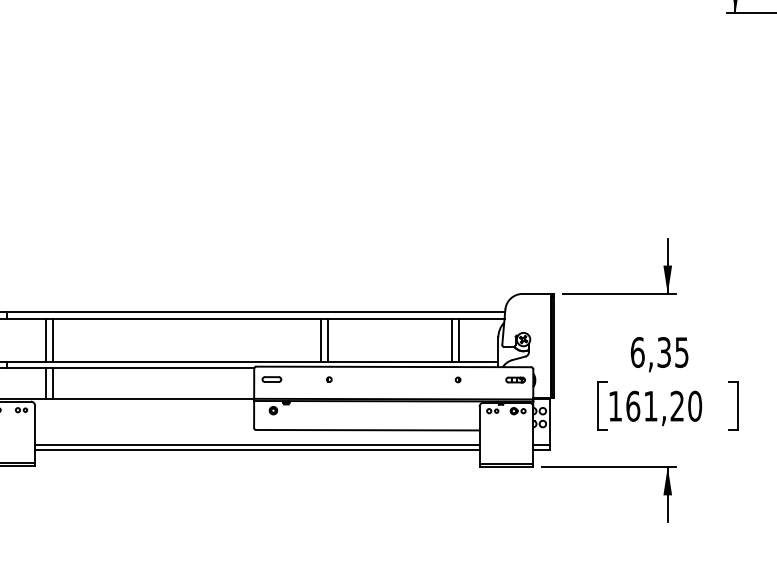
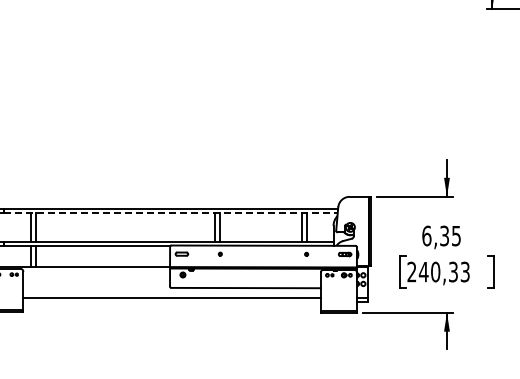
line: (256, 318) -> (171, 213), solid -> dashed
text: (655, 405) -> (438, 271), 161,20 -> 240,33
line: (256, 450) -> (171, 301), removed

